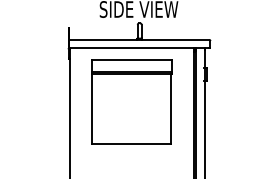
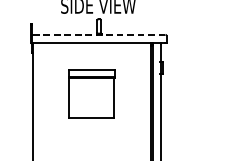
line: (139, 39) -> (98, 34), solid -> dashed
part: (131, 101) -> (91, 93), size x0.6

